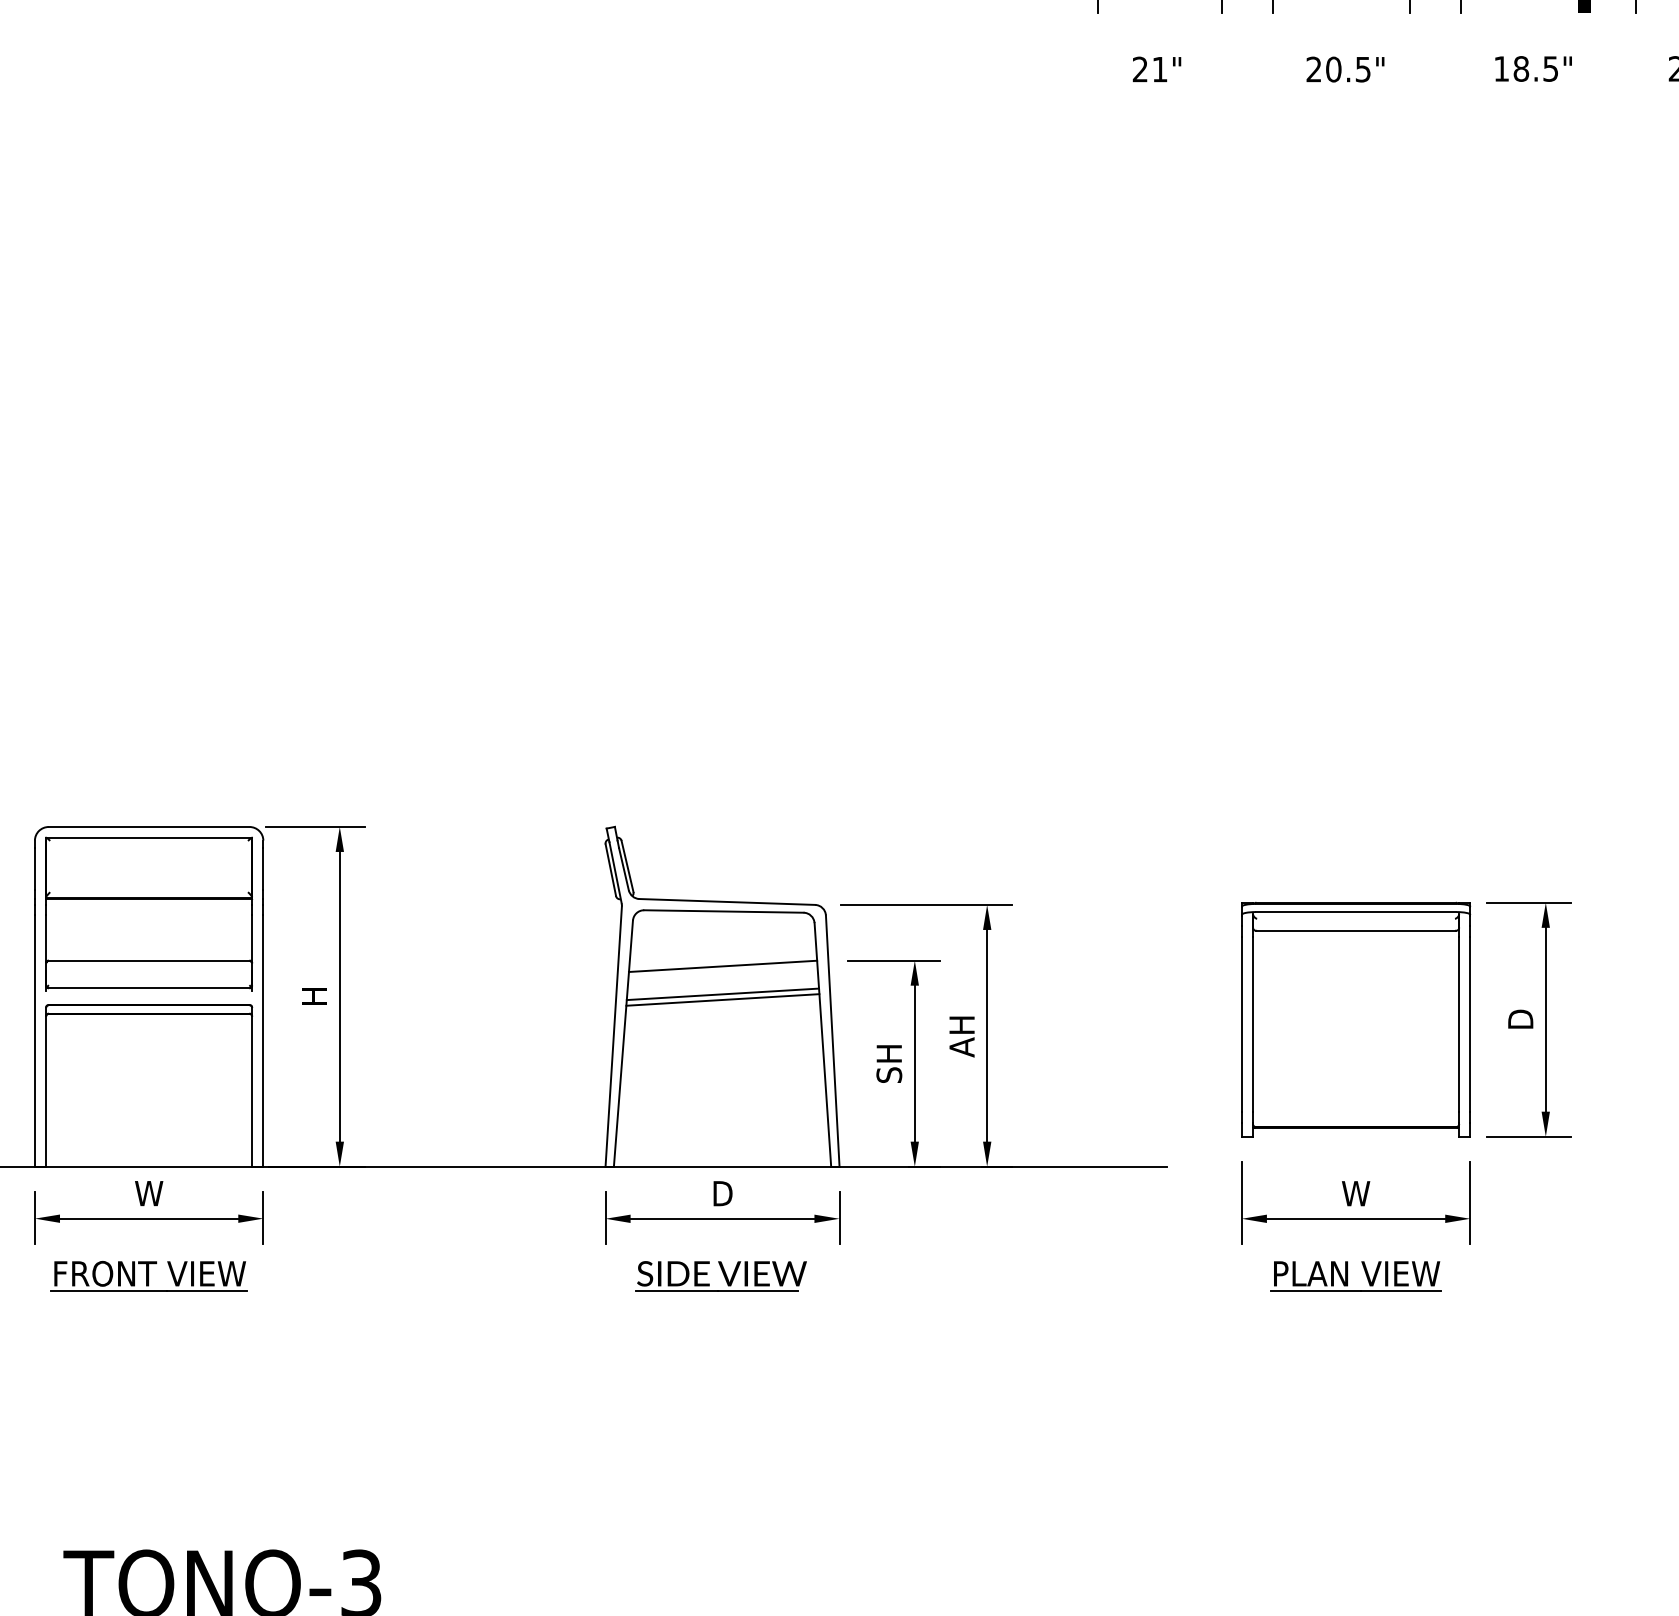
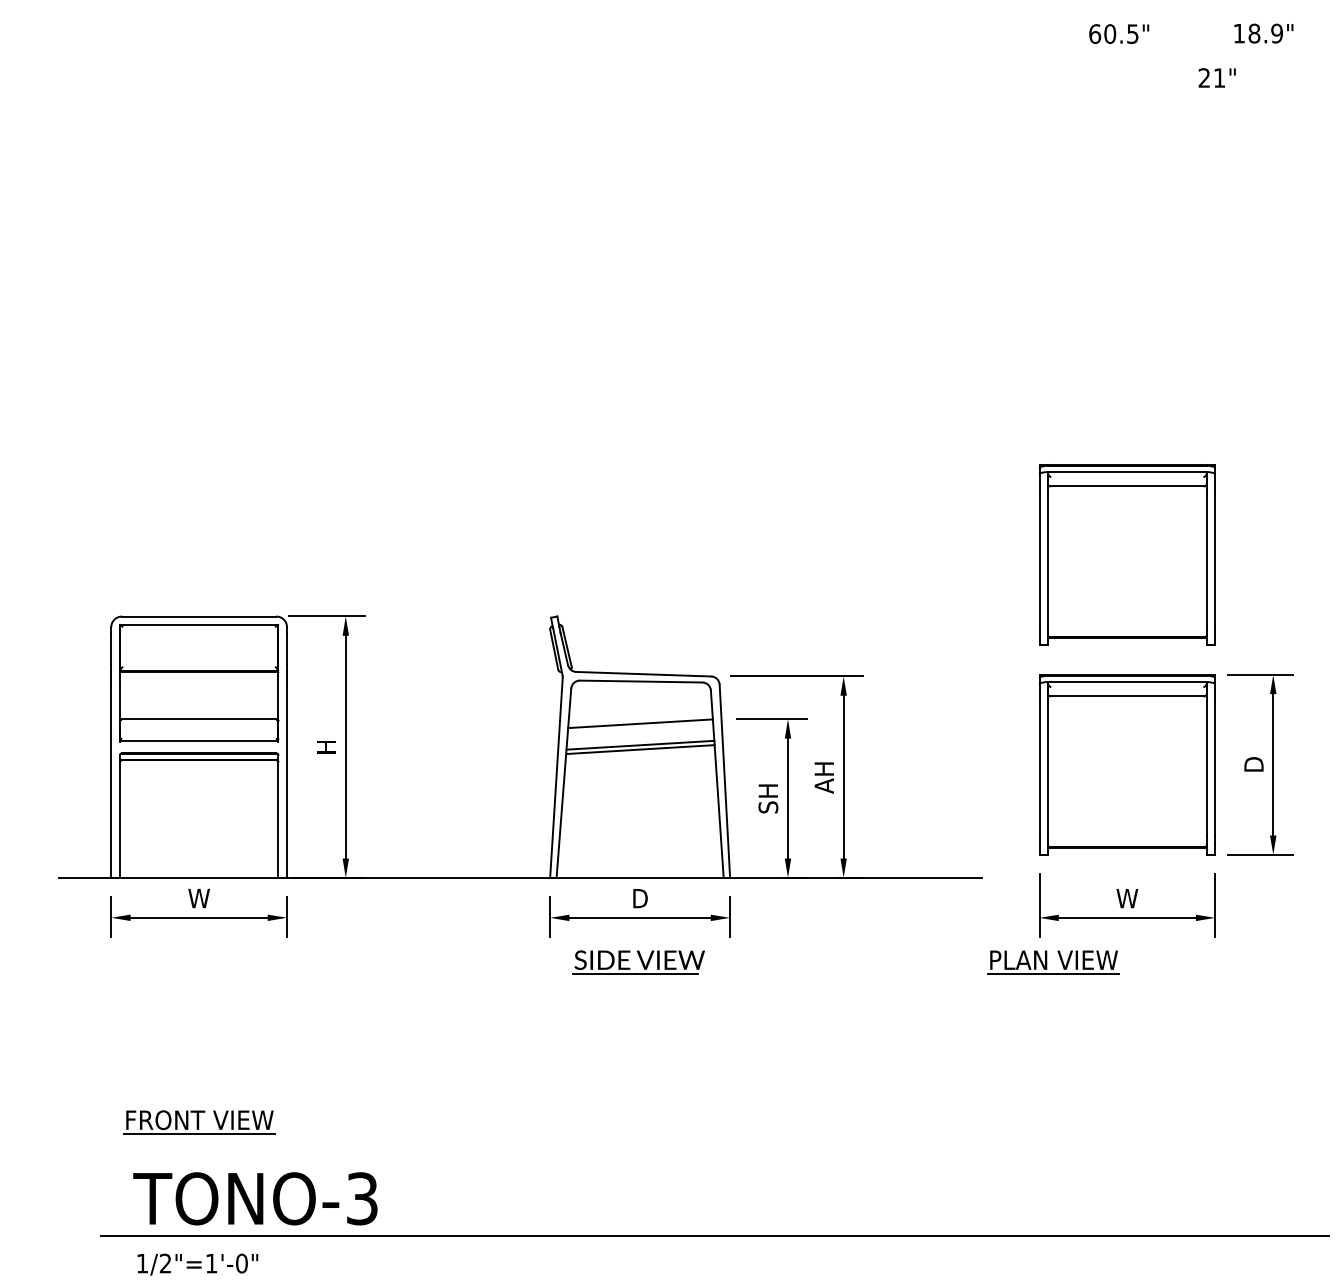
text: (1156, 68) -> (1216, 77), moved
text: (1314, 68) -> (1095, 33), 20.5" -> 60.5"
text: (1551, 68) -> (1277, 33), 18.5" -> 18.9"
part: (1354, 746) -> (1126, 554), added
part: (149, 1276) -> (199, 1122), moved
part: (1356, 1276) -> (1053, 962), moved

